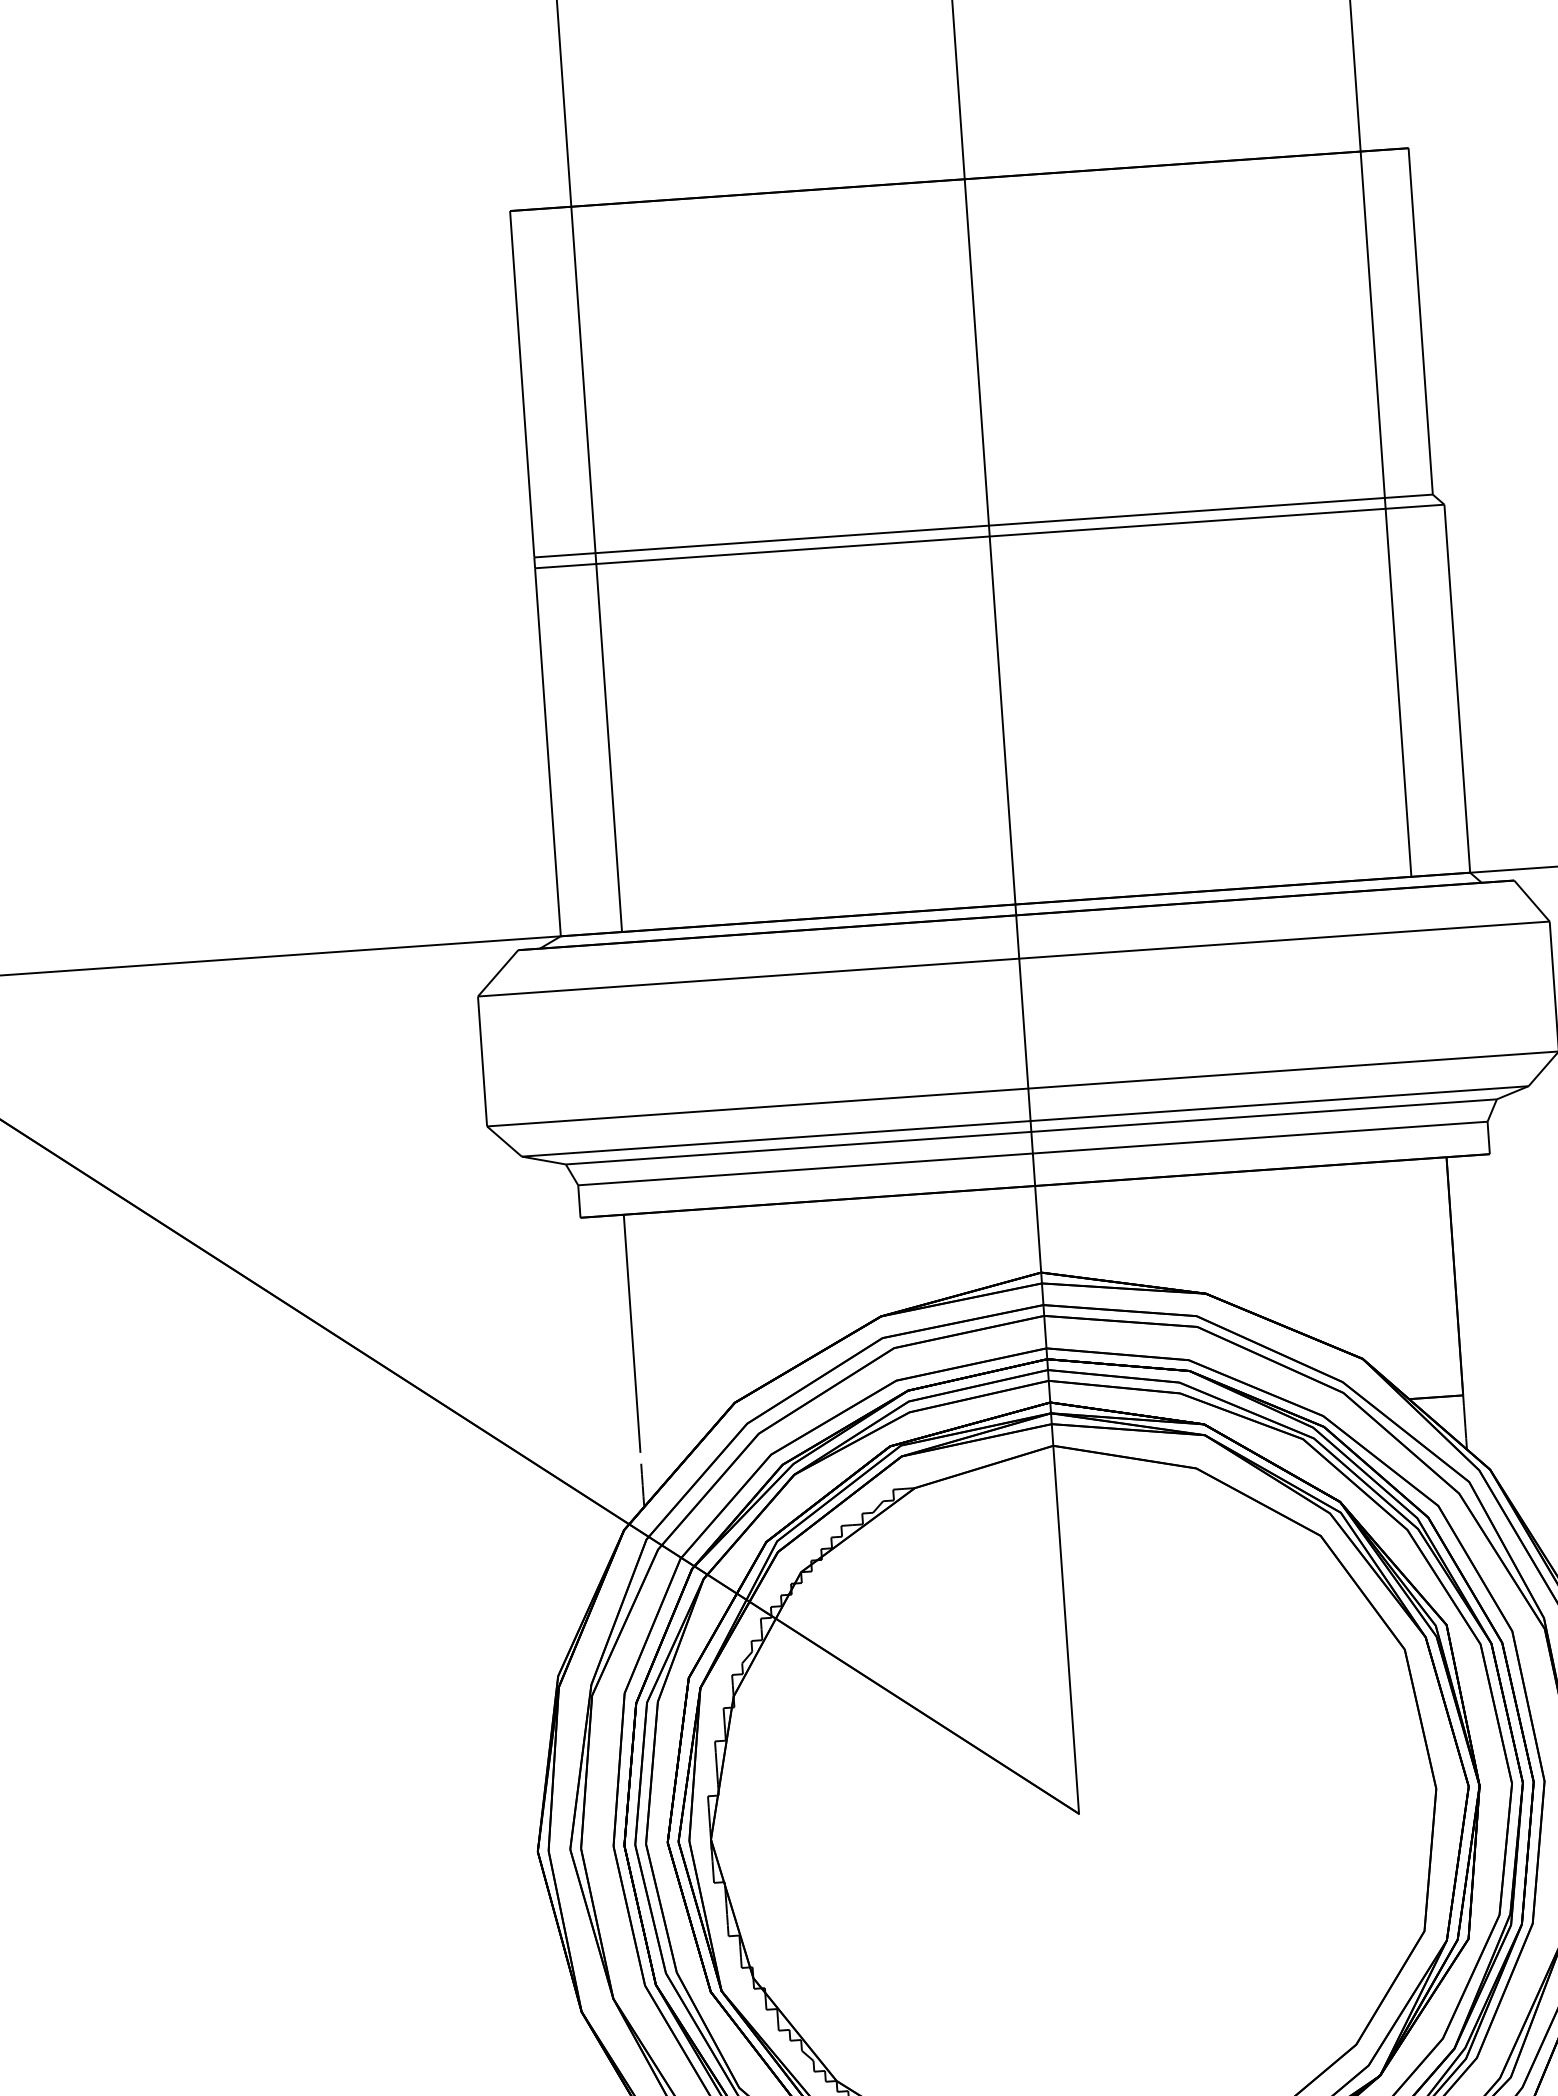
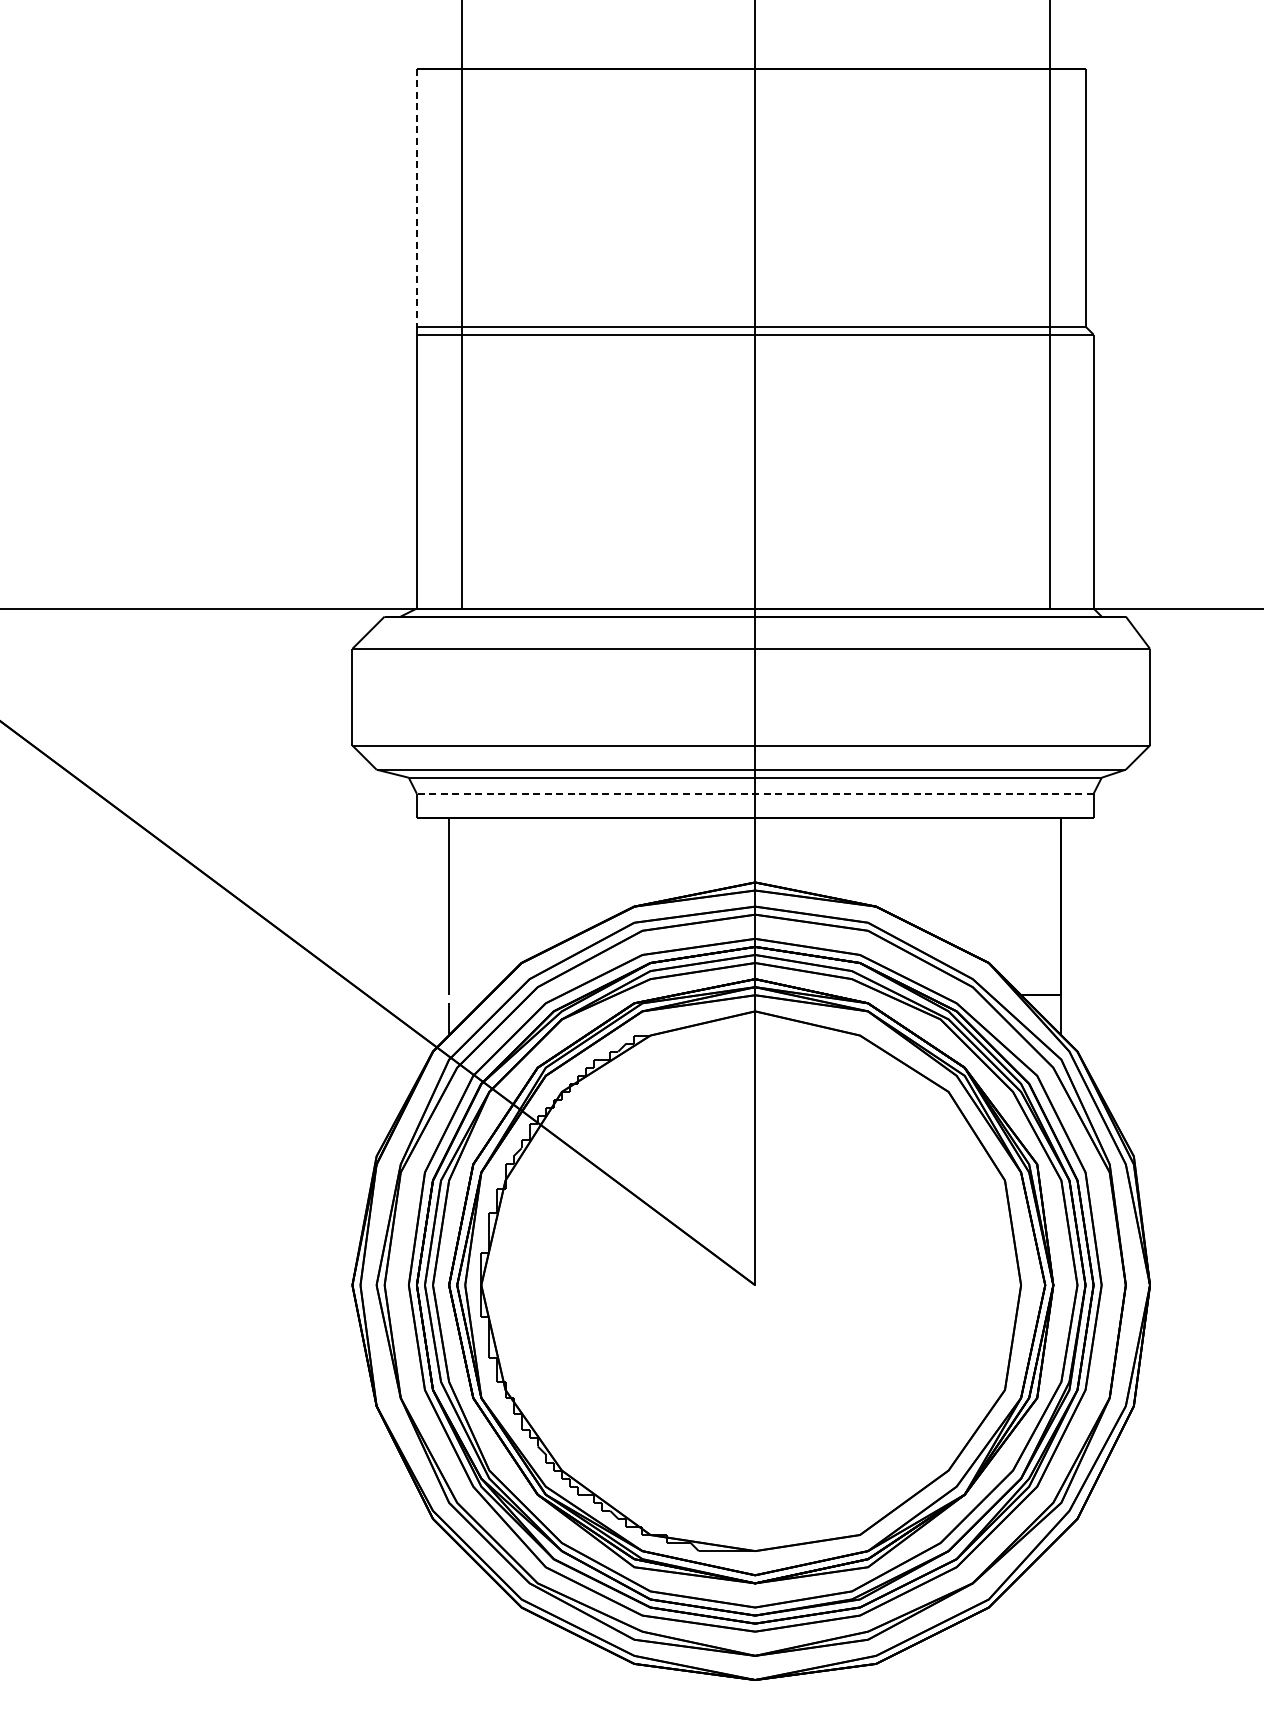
line: (521, 384) -> (416, 197), solid -> dashed
line: (1031, 1153) -> (754, 793), solid -> dashed

